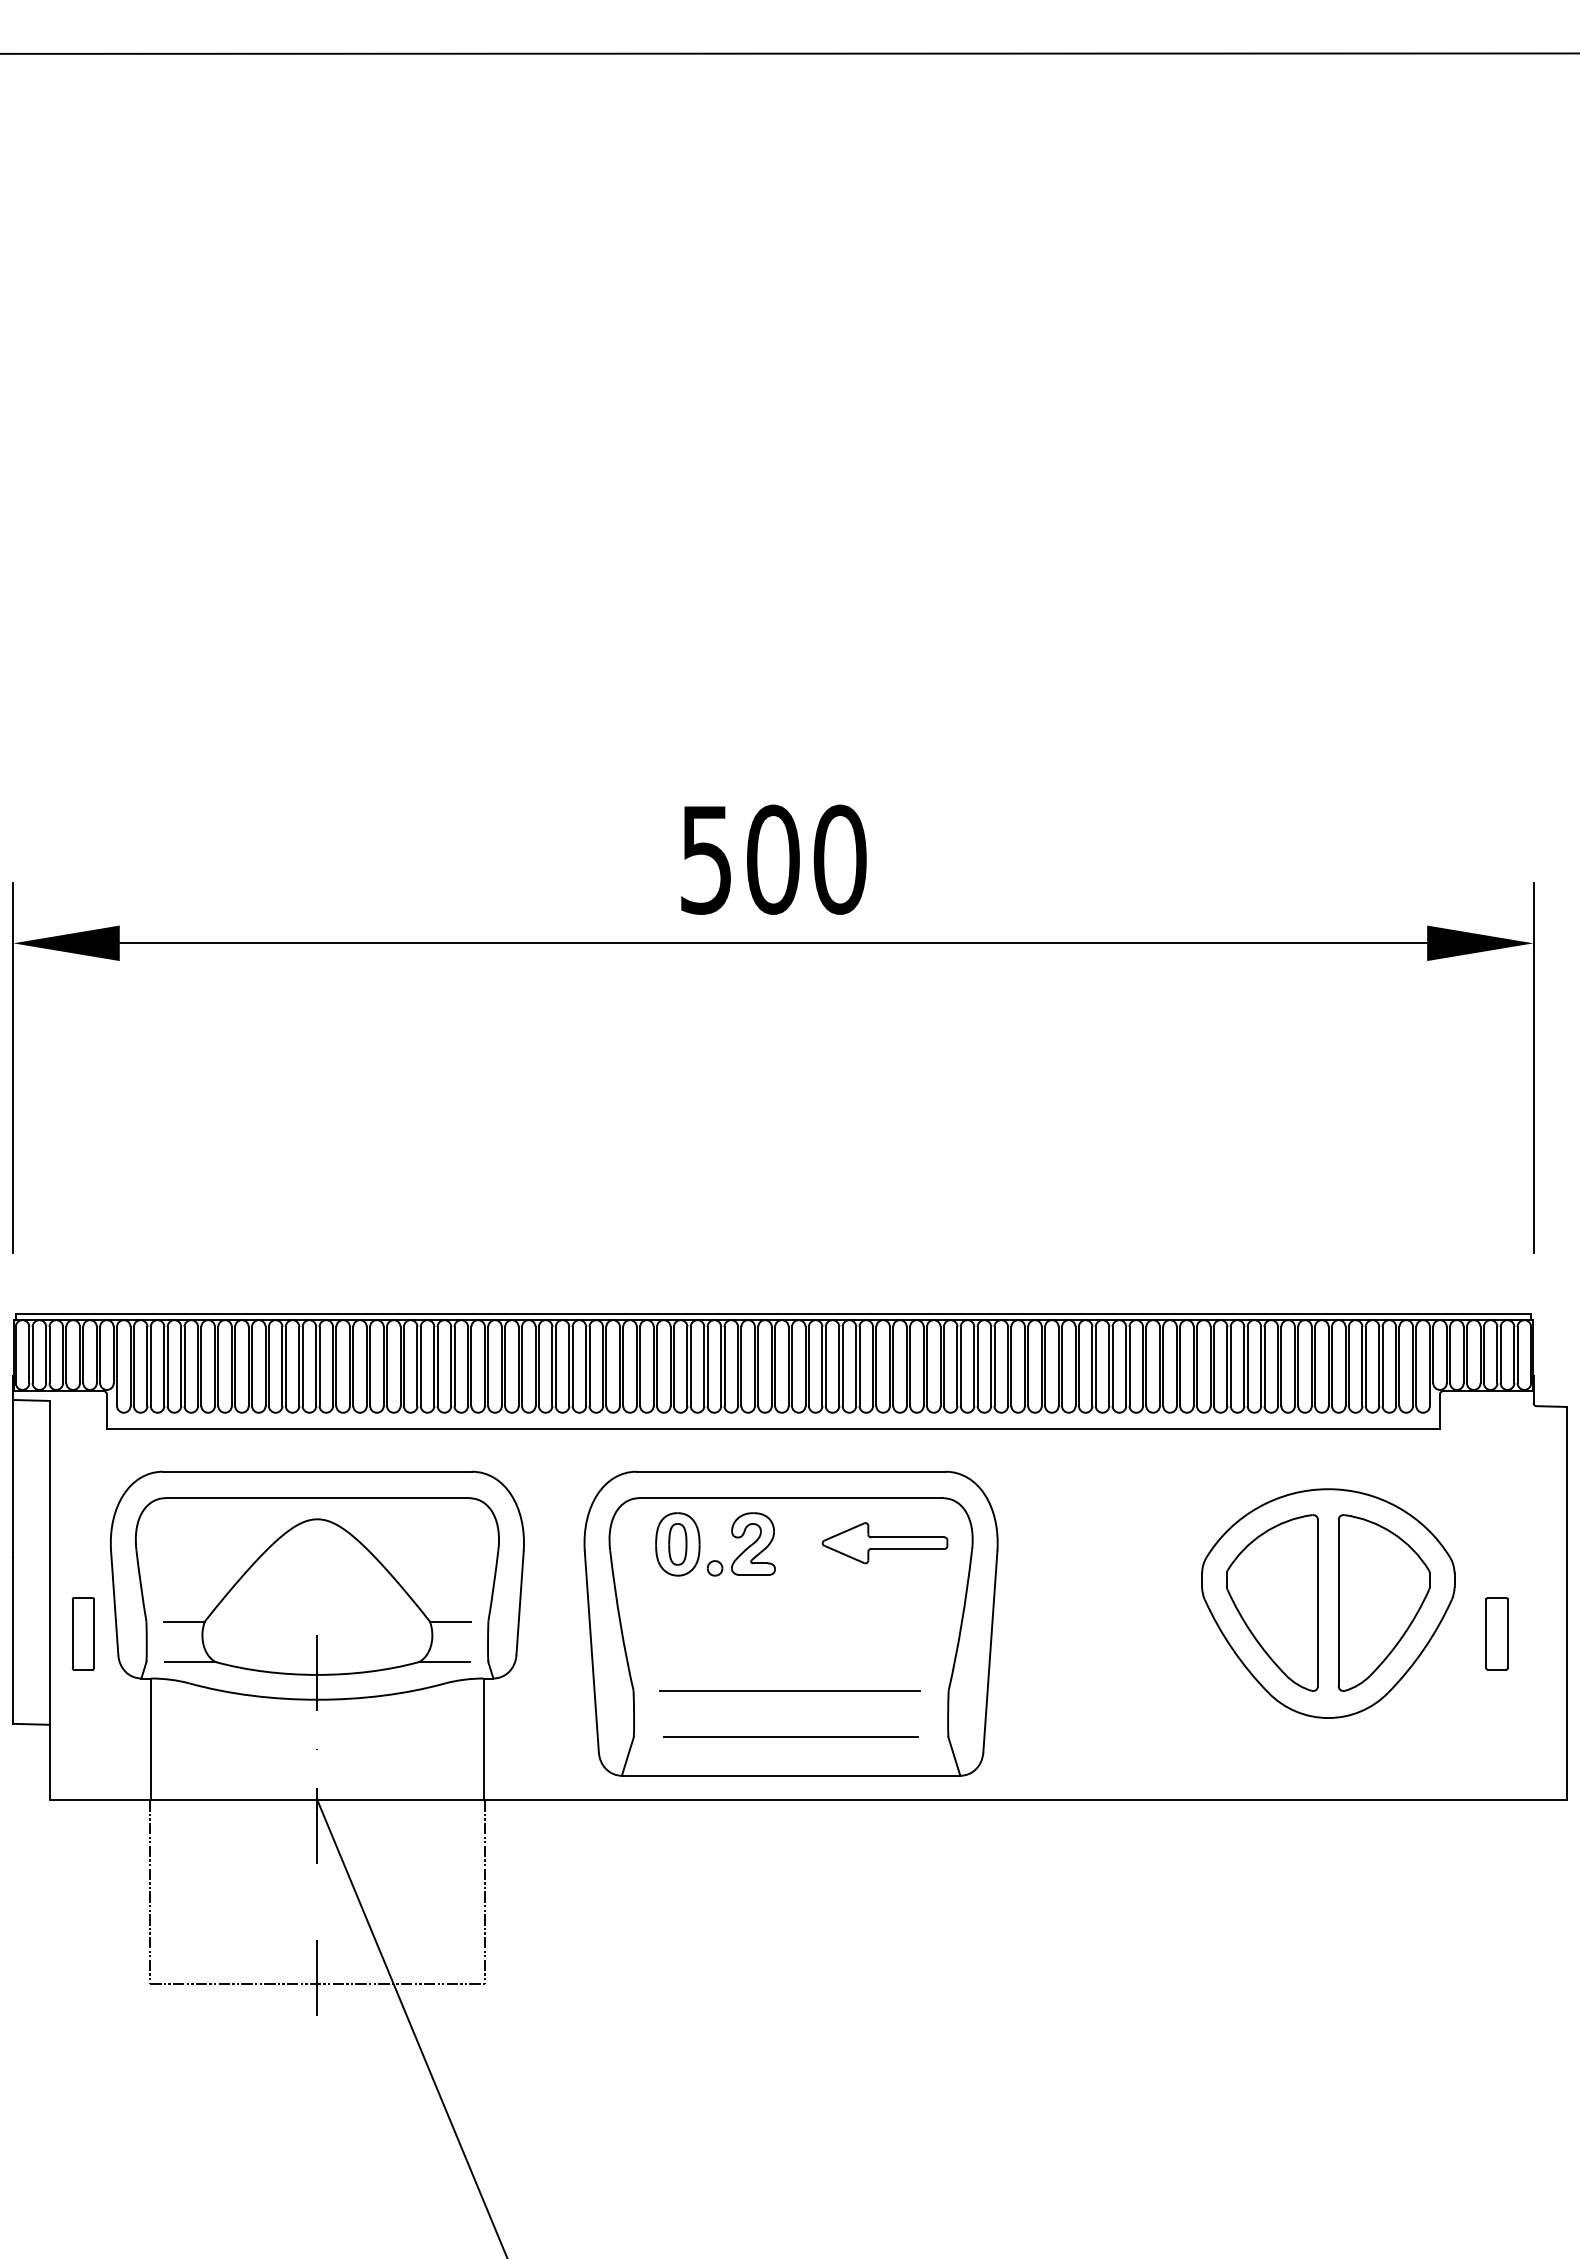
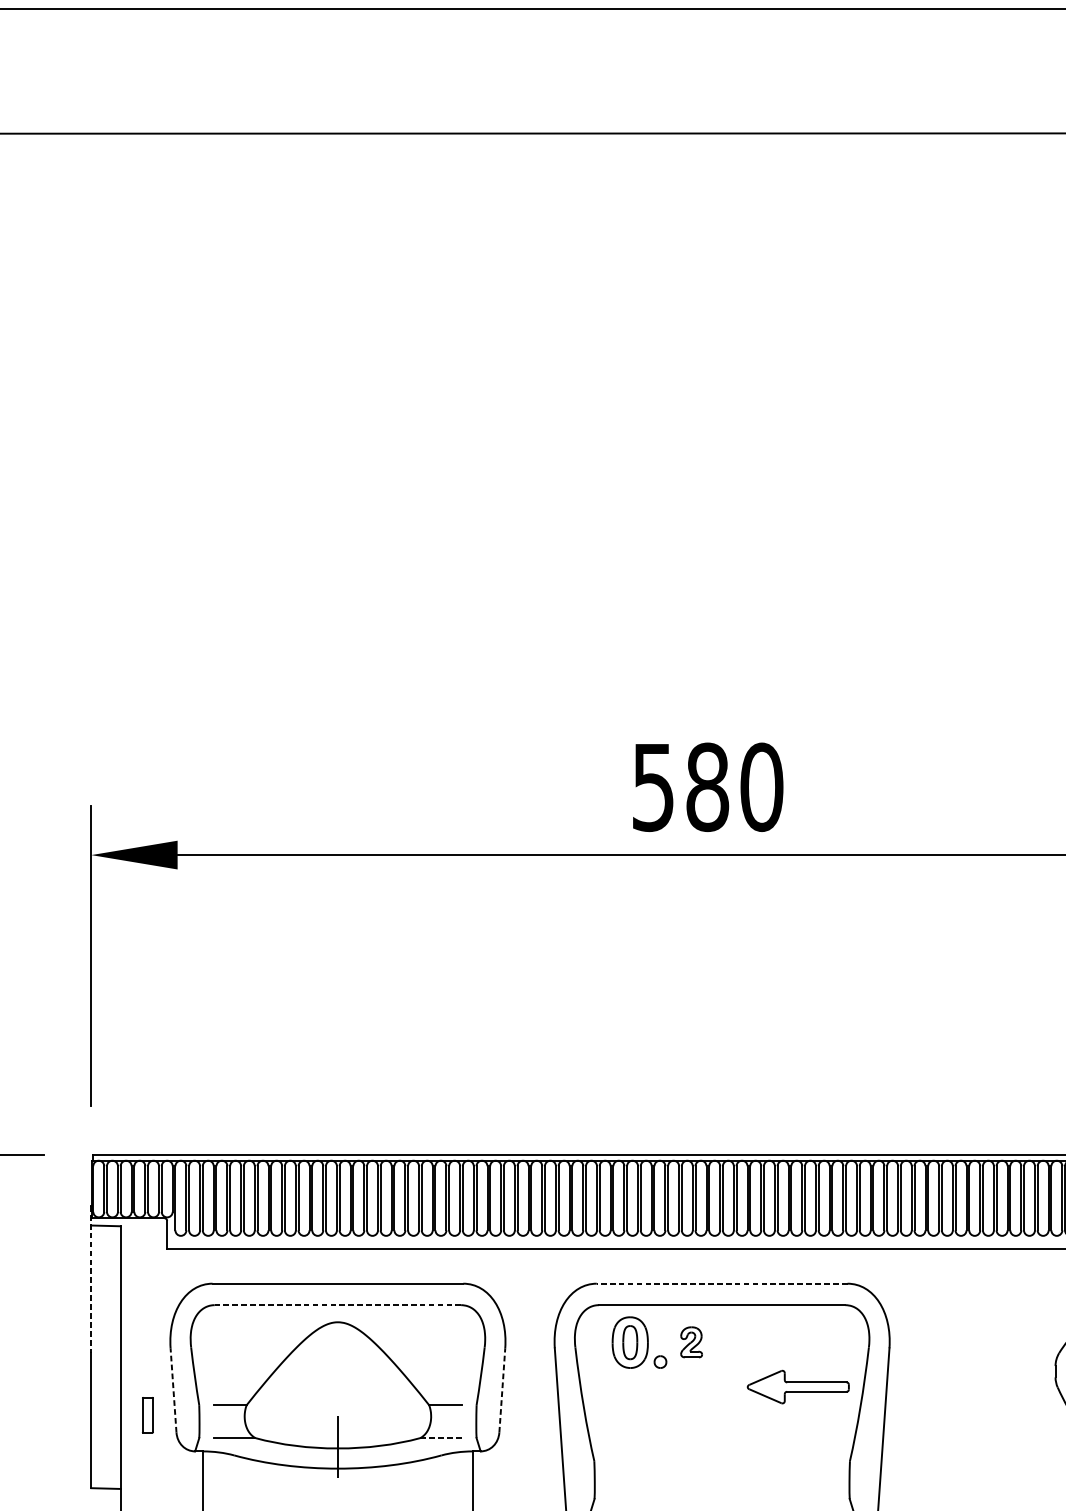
text: (773, 859) -> (707, 787), 500 -> 580
line: (13, 1466) -> (91, 1279), solid -> dashed
line: (791, 1471) -> (722, 1283), solid -> dashed
line: (317, 1498) -> (338, 1305), solid -> dashed
part: (753, 1543) -> (691, 1341), size x0.6
part: (884, 1543) -> (797, 1387), moved
line: (114, 1602) -> (173, 1389), solid -> dashed
line: (520, 1602) -> (502, 1389), solid -> dashed
part: (82, 1633) -> (147, 1414), size x0.6
line: (444, 1662) -> (441, 1438), solid -> dashed
line: (790, 1690) -> (721, 1461), removed
line: (790, 1737) -> (721, 1499), removed

